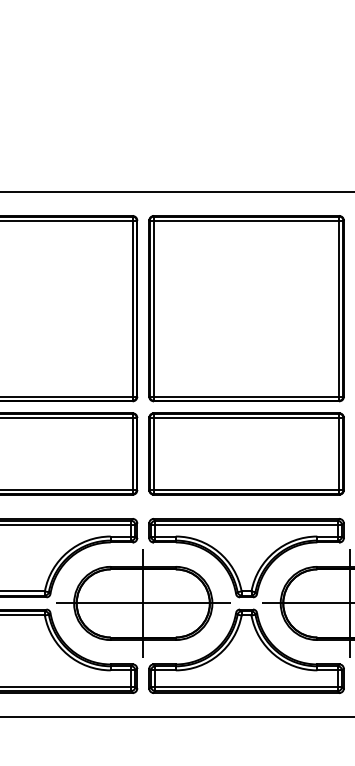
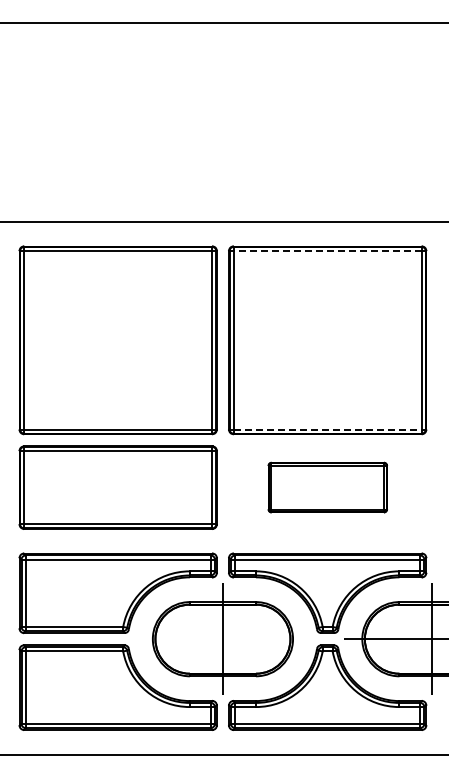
line: (246, 221) -> (327, 251), solid -> dashed
line: (246, 396) -> (327, 429), solid -> dashed
part: (246, 453) -> (327, 487), size x0.6
line: (142, 603) -> (222, 639), removed

